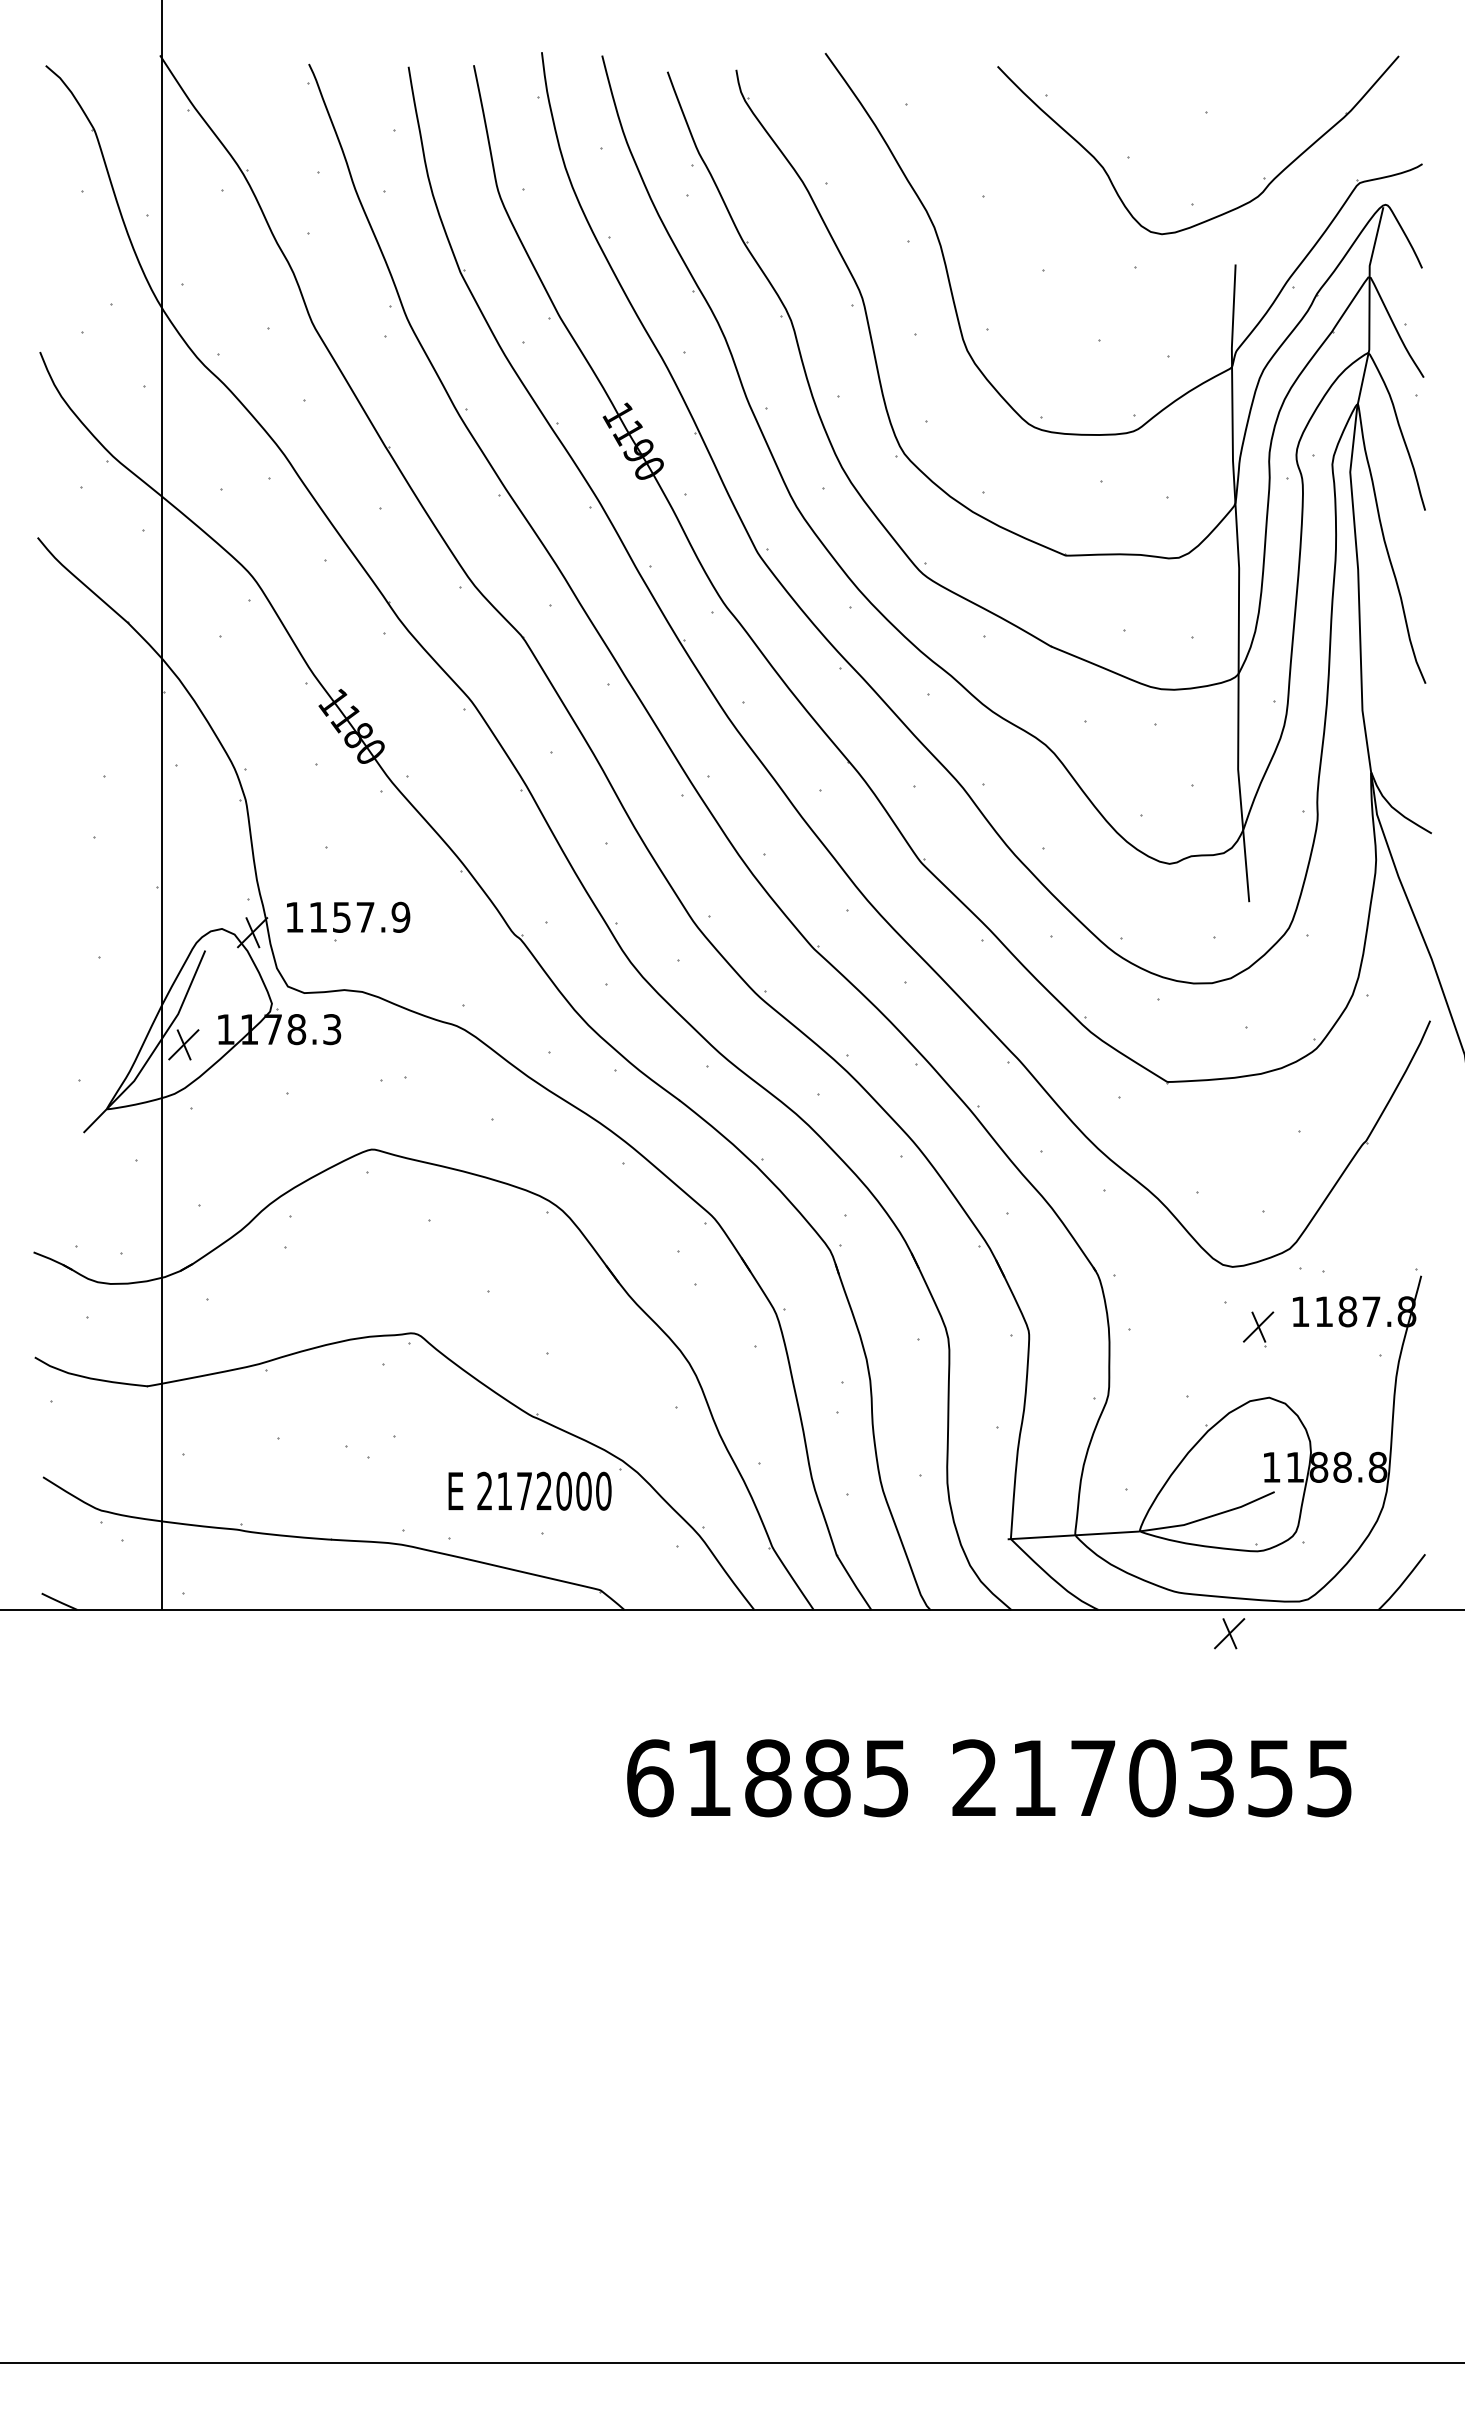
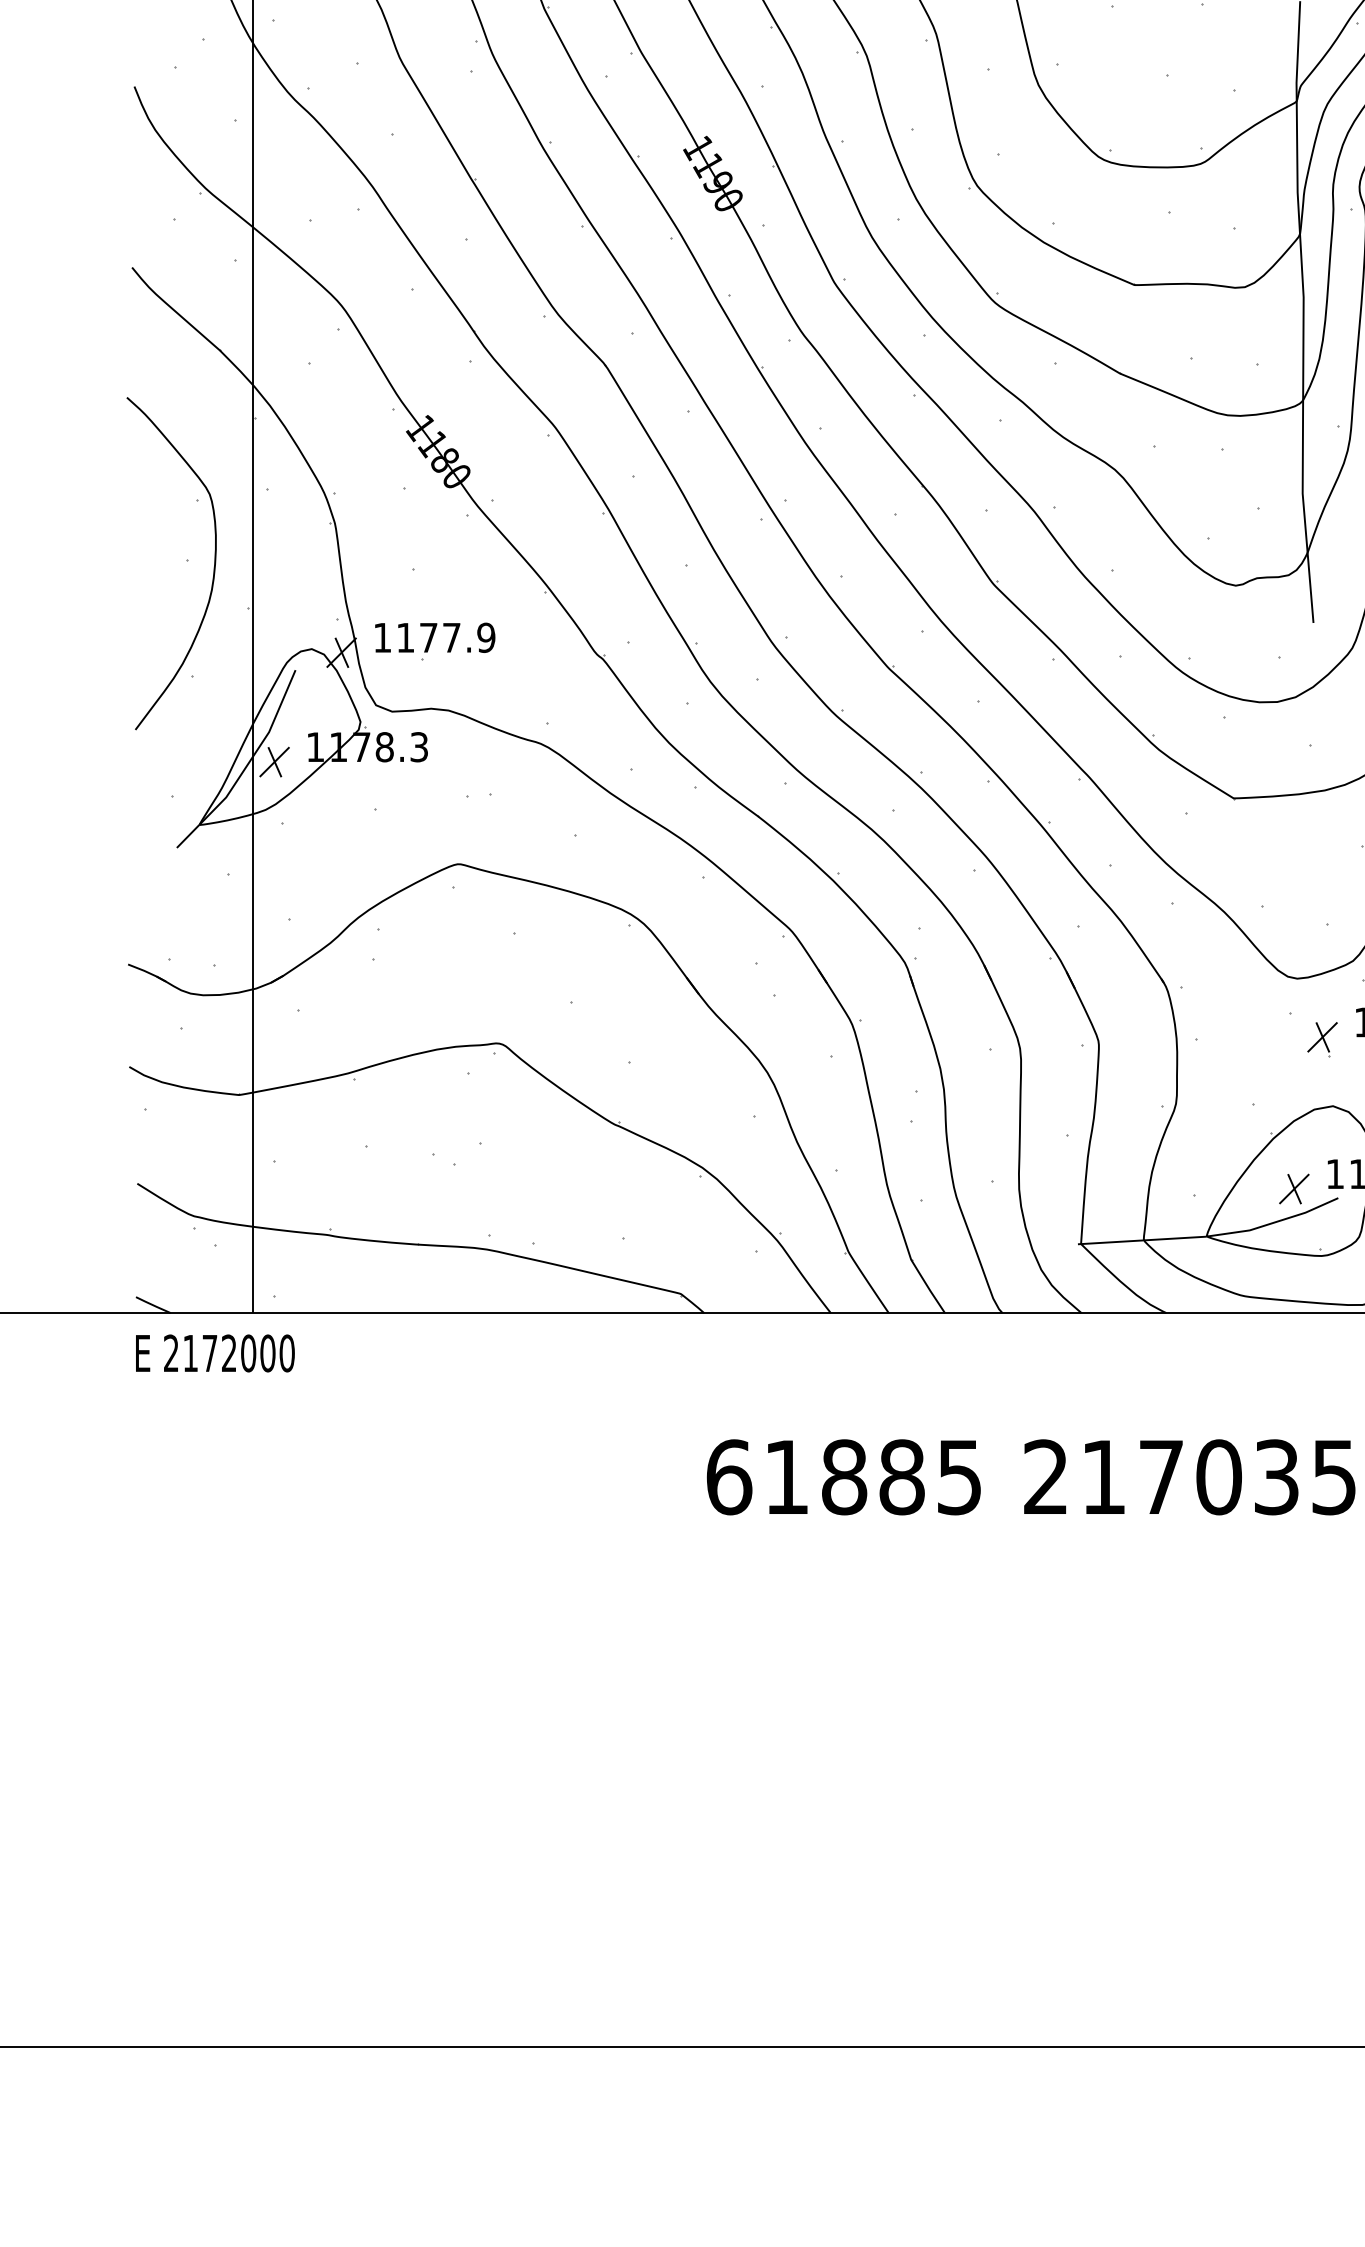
curve: (121, 841) -> (213, 563), added
text: (341, 917) -> (428, 637), 1157.9 -> 1177.9
text: (529, 1490) -> (214, 1352), moved
part: (1229, 1633) -> (1294, 1188), moved

